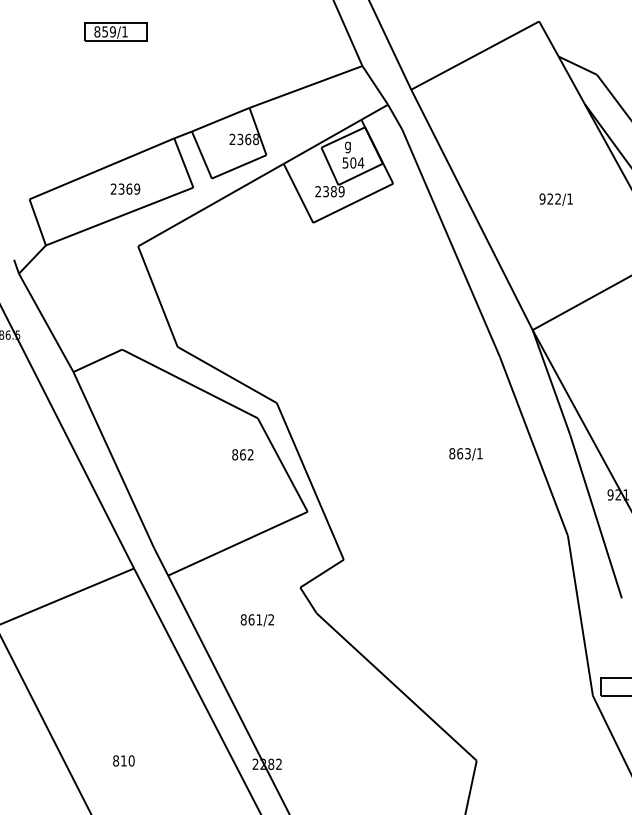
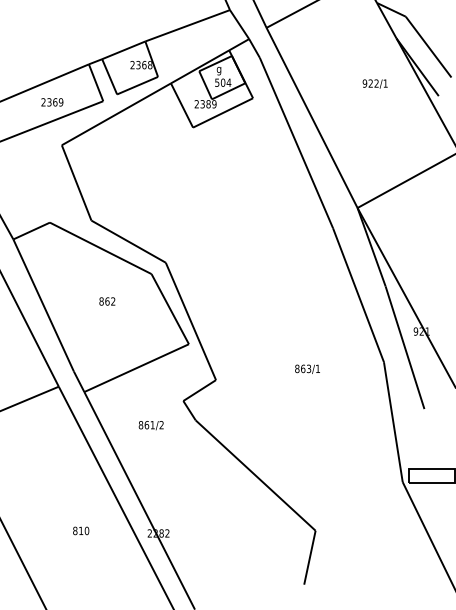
text: (555, 199) -> (374, 83), moved
text: (242, 454) -> (107, 301), moved
text: (465, 454) -> (307, 369), moved
text: (123, 760) -> (80, 530), moved

